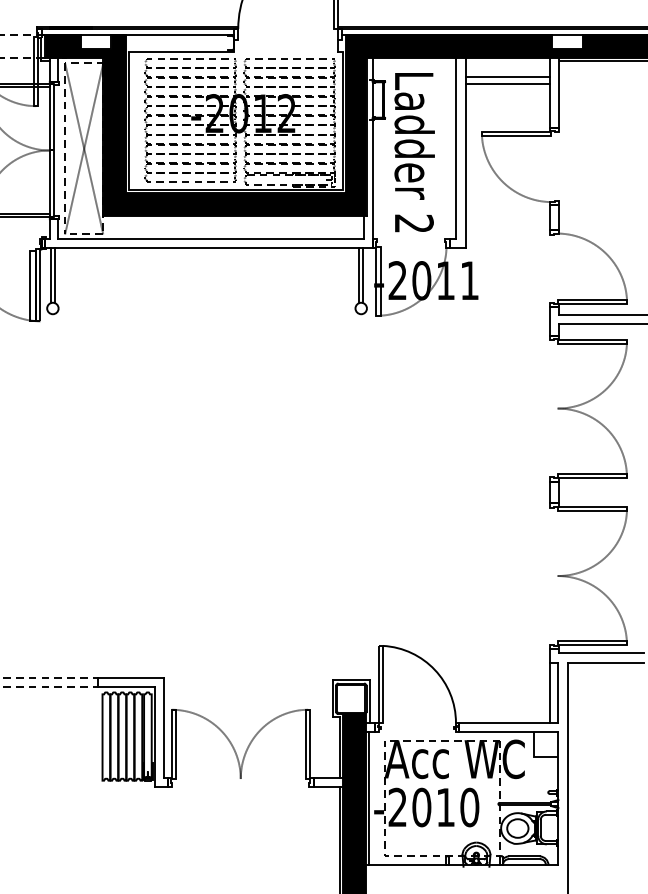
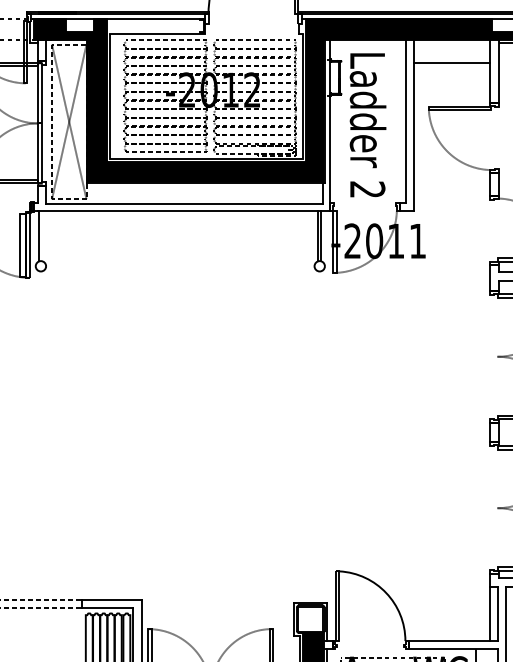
line: (507, 77) -> (451, 57), removed
line: (54, 275) -> (42, 236), removed

